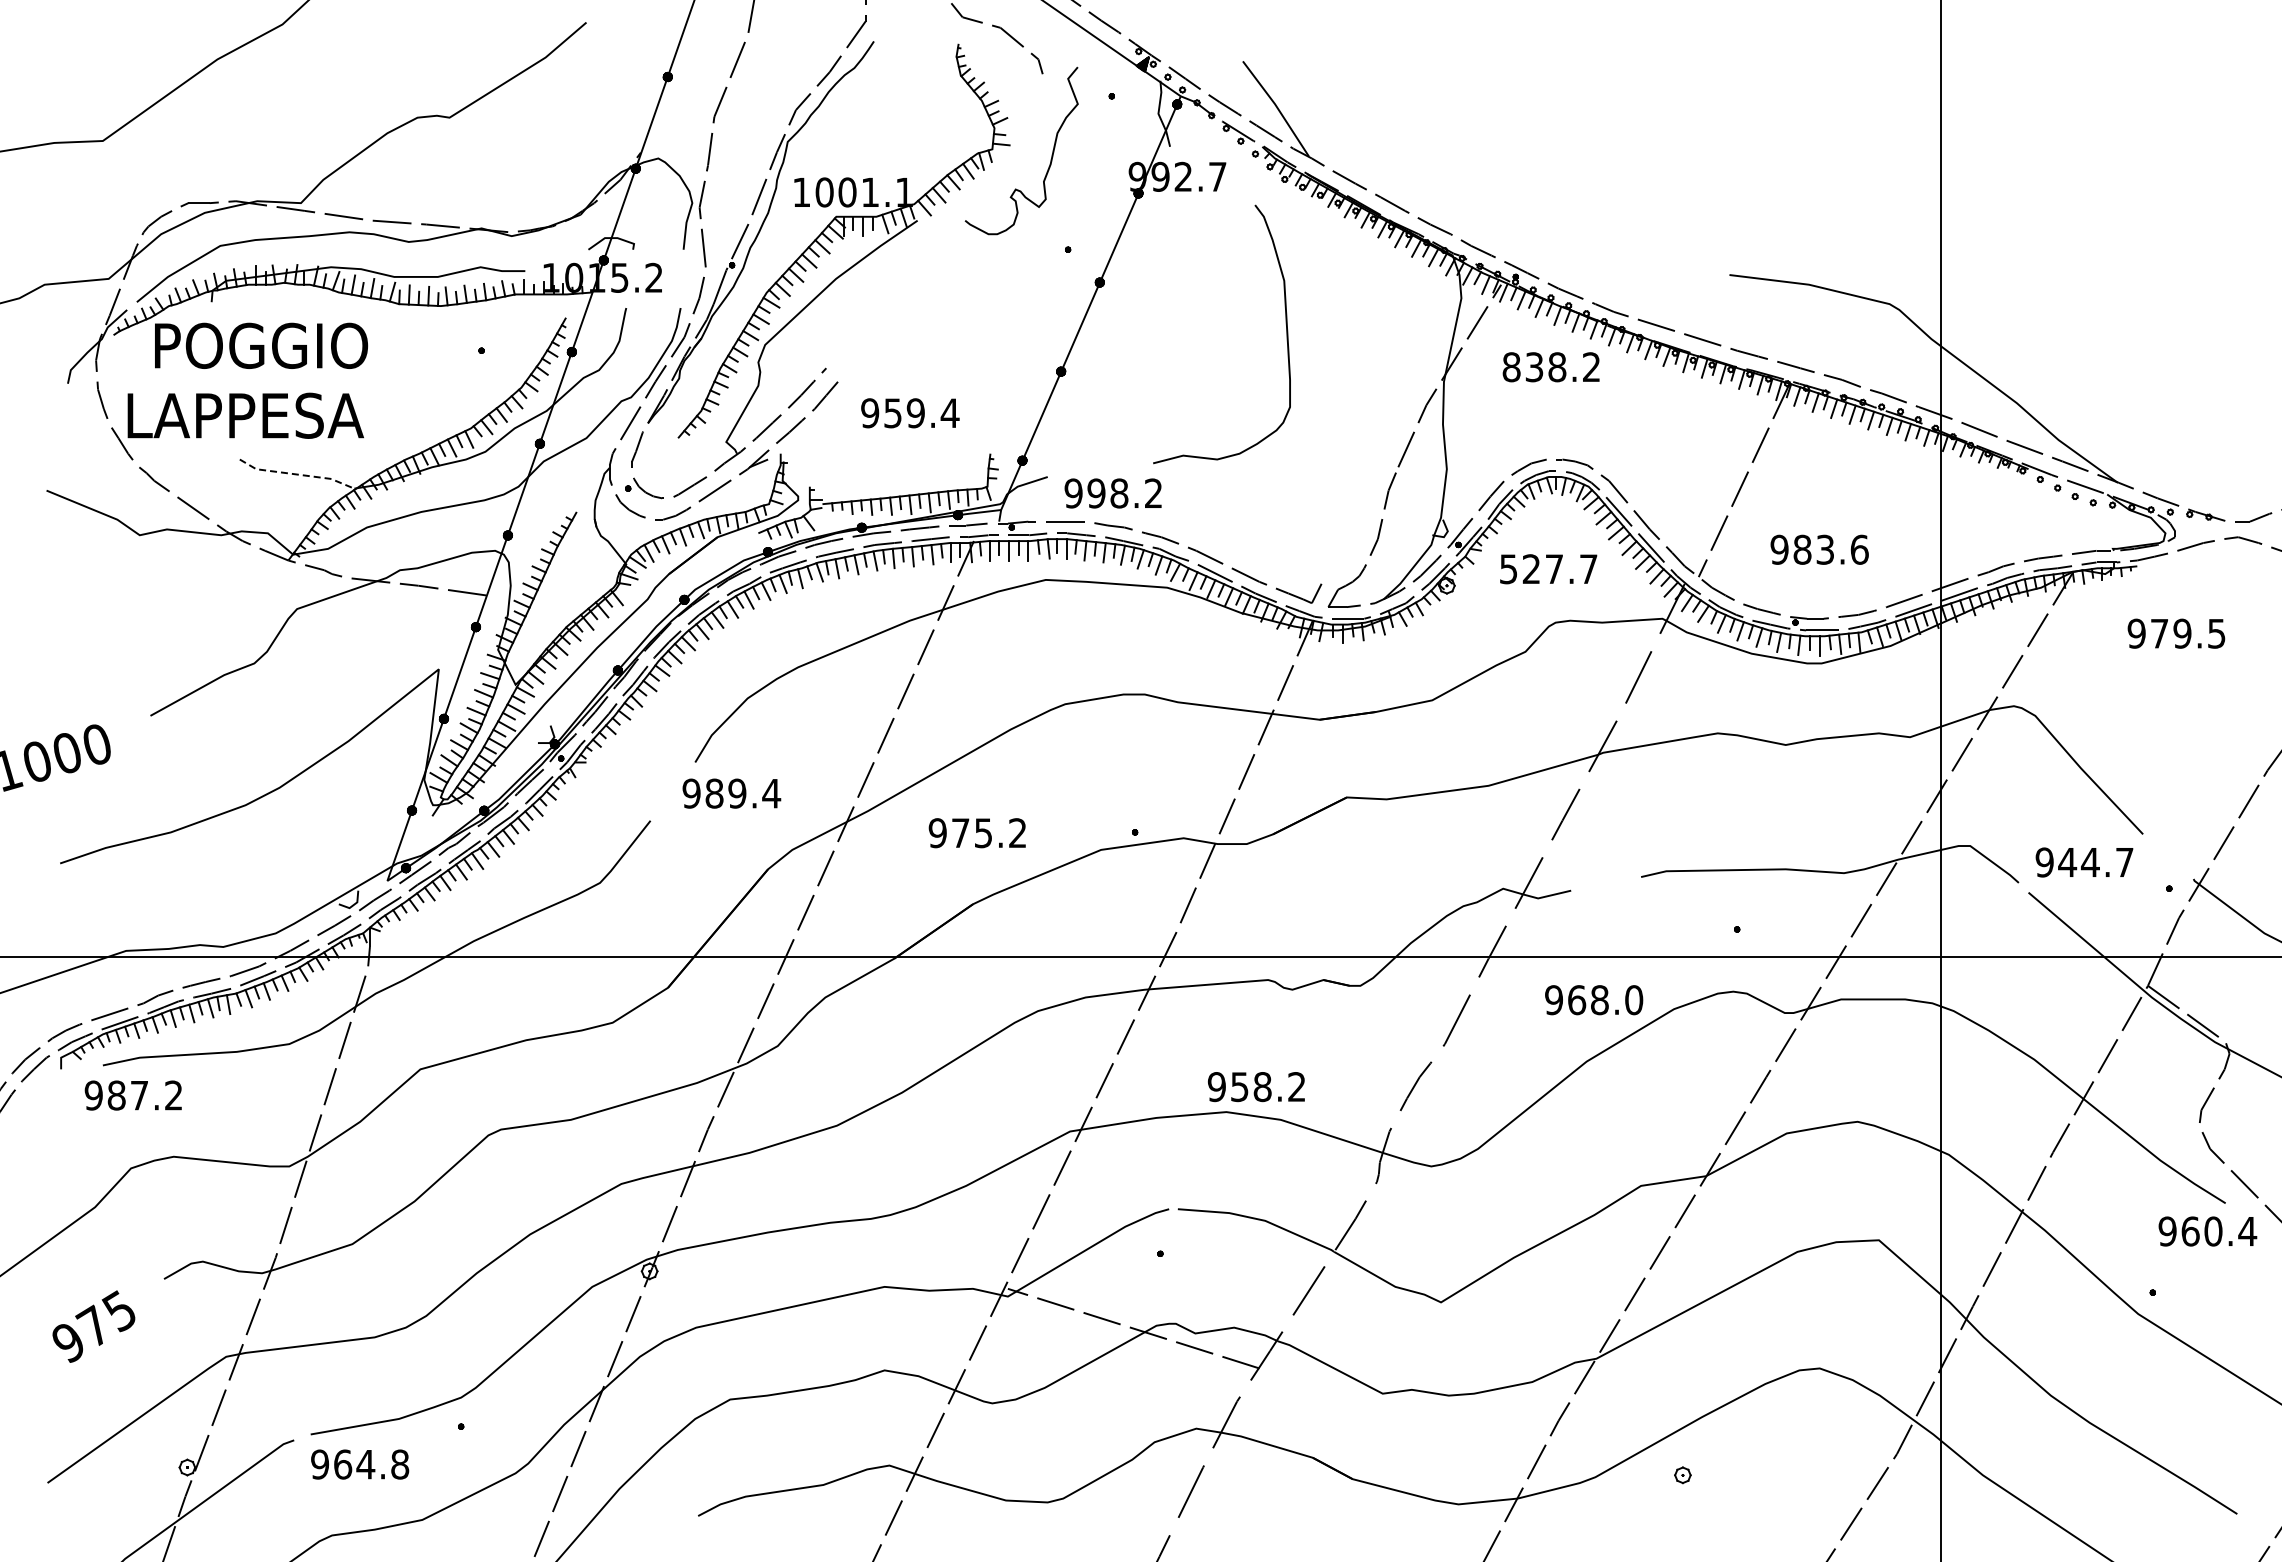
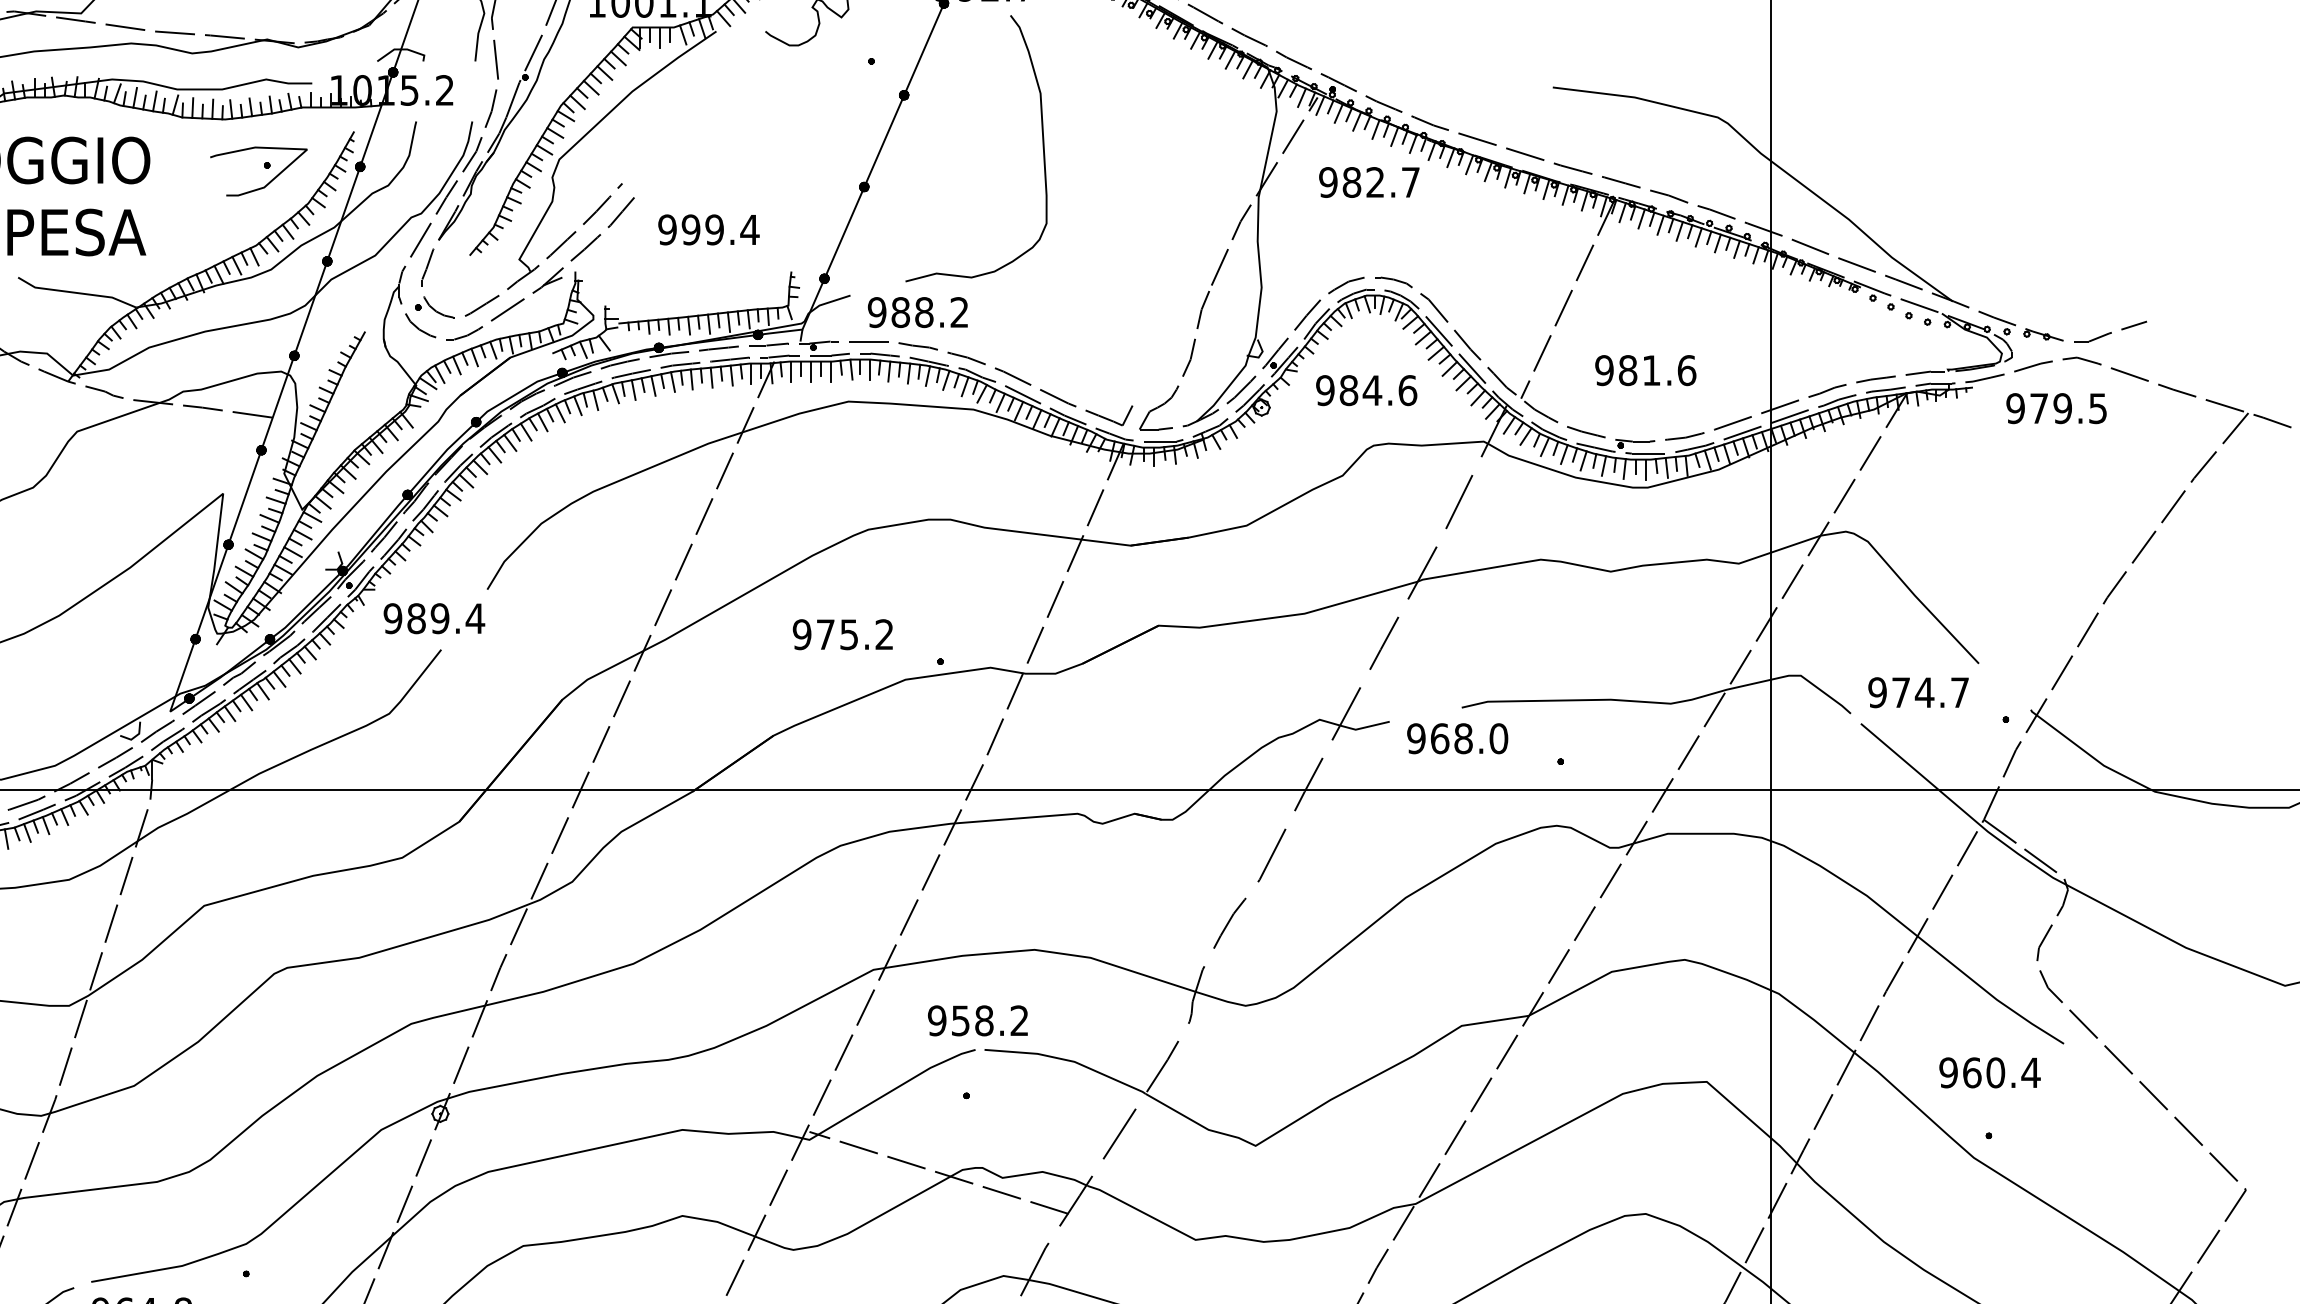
curve: (1285, 324) -> (1041, 138), moved
curve: (483, 366) -> (269, 181), added
text: (1551, 367) -> (1369, 182), 838.2 -> 982.7
text: (892, 413) -> (690, 230), 959.4 -> 999.4
line: (296, 474) -> (76, 292), dashed -> solid
text: (1096, 493) -> (900, 312), 998.2 -> 988.2
text: (1824, 549) -> (1650, 370), 983.6 -> 981.6
text: (1548, 569) -> (1366, 390), 527.7 -> 984.6
text: (2176, 633) -> (2056, 408), moved
text: (731, 793) -> (434, 618), moved
text: (976, 833) -> (842, 635), moved
text: (2067, 862) -> (1901, 692), 944.7 -> 974.7
text: (1594, 1000) -> (1458, 739), moved
text: (1256, 1087) -> (977, 1021), moved
text: (2207, 1231) -> (1989, 1072), moved

